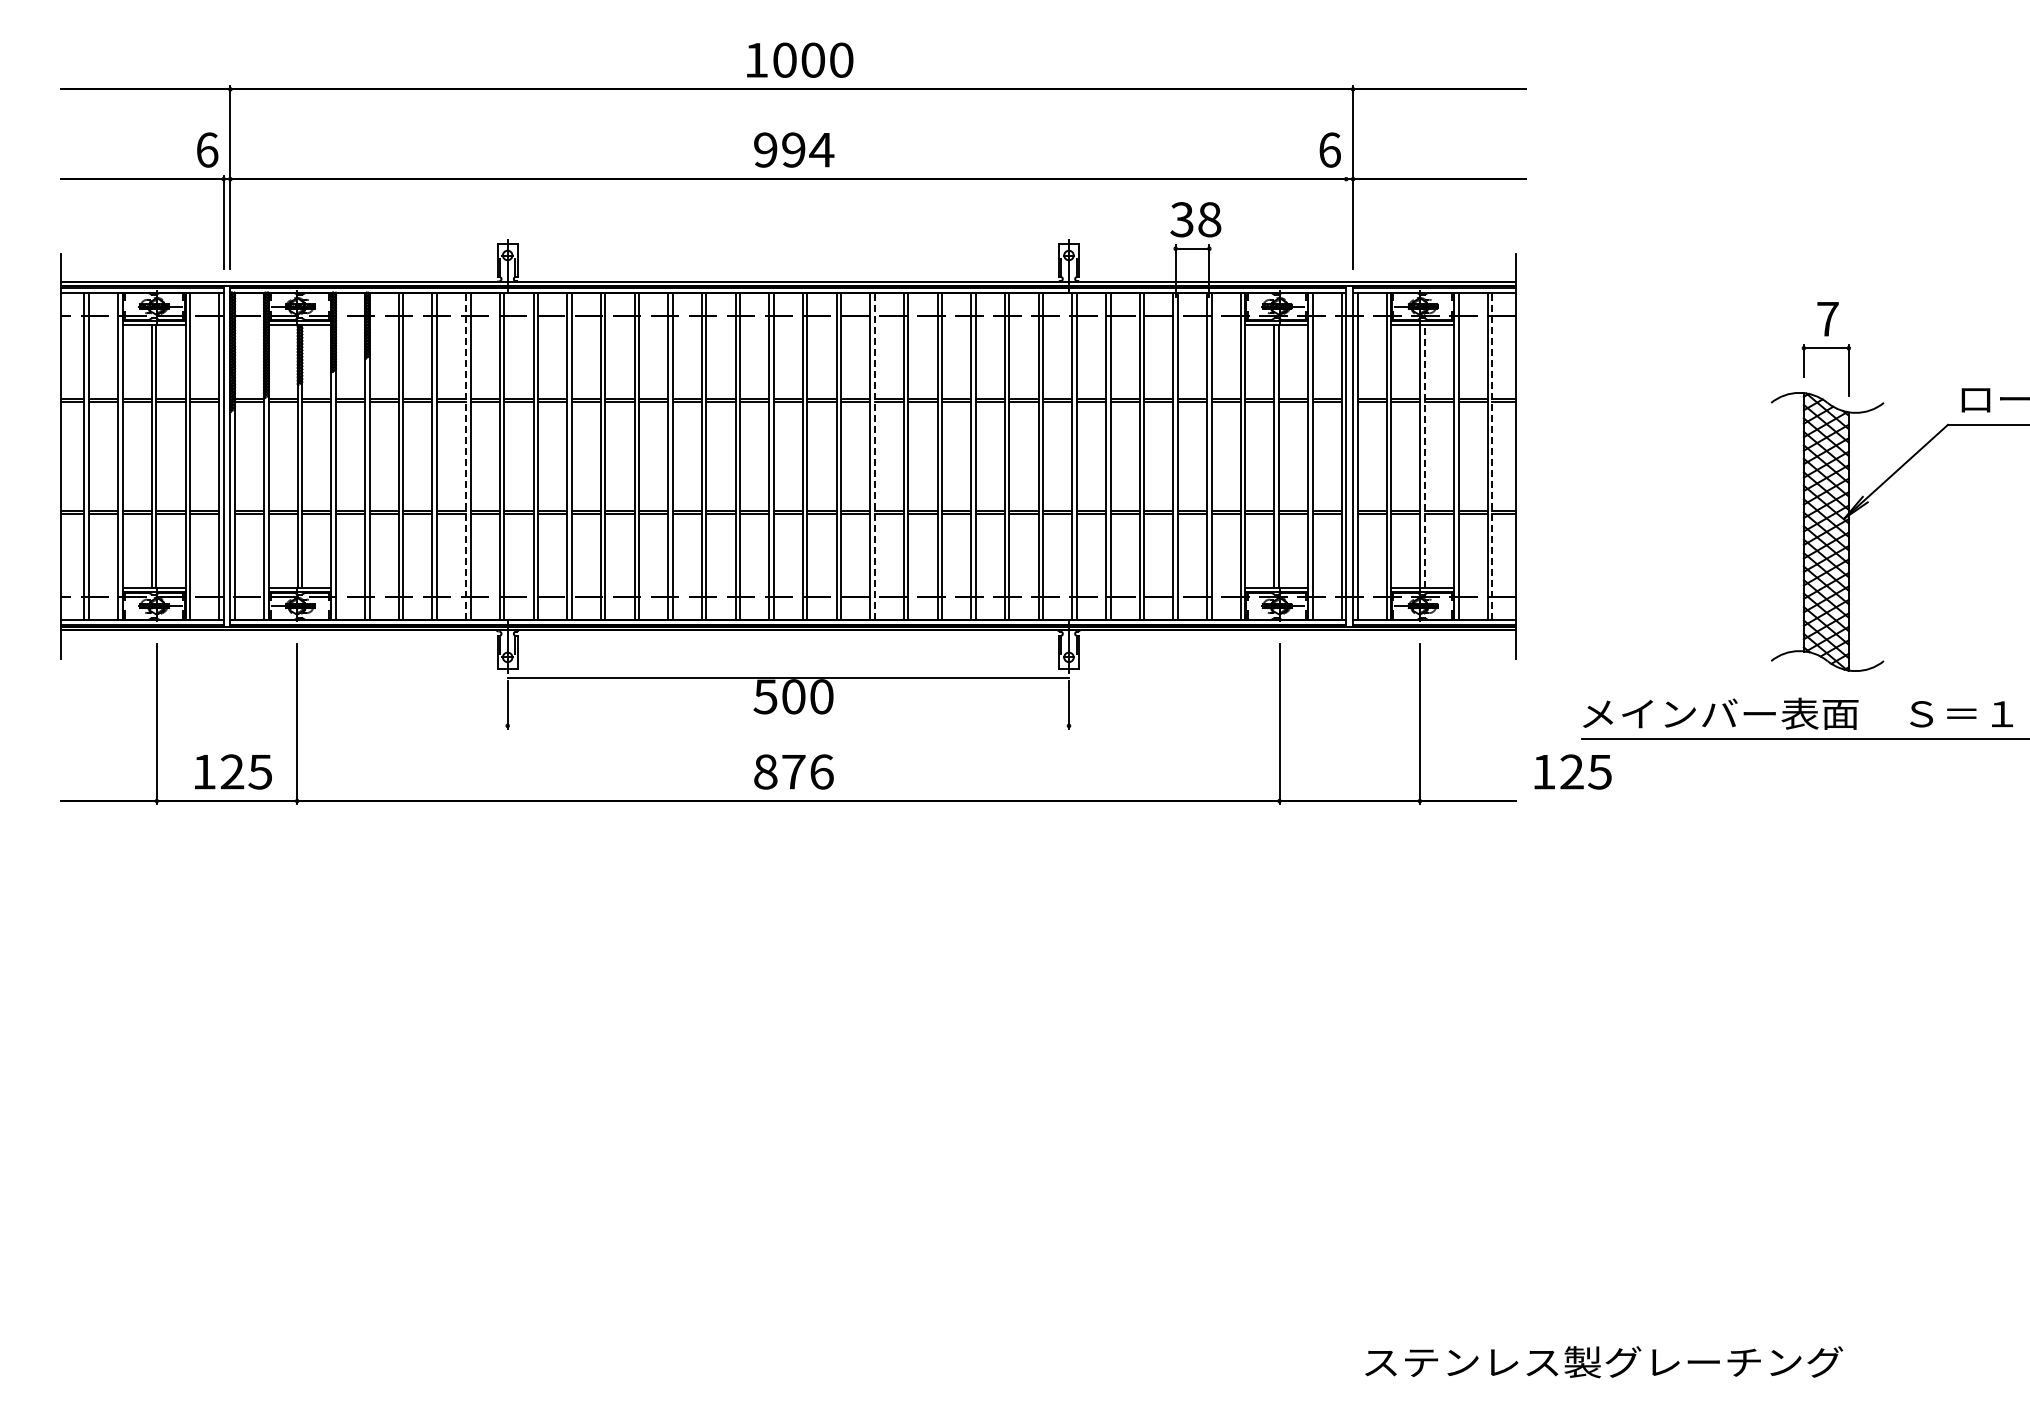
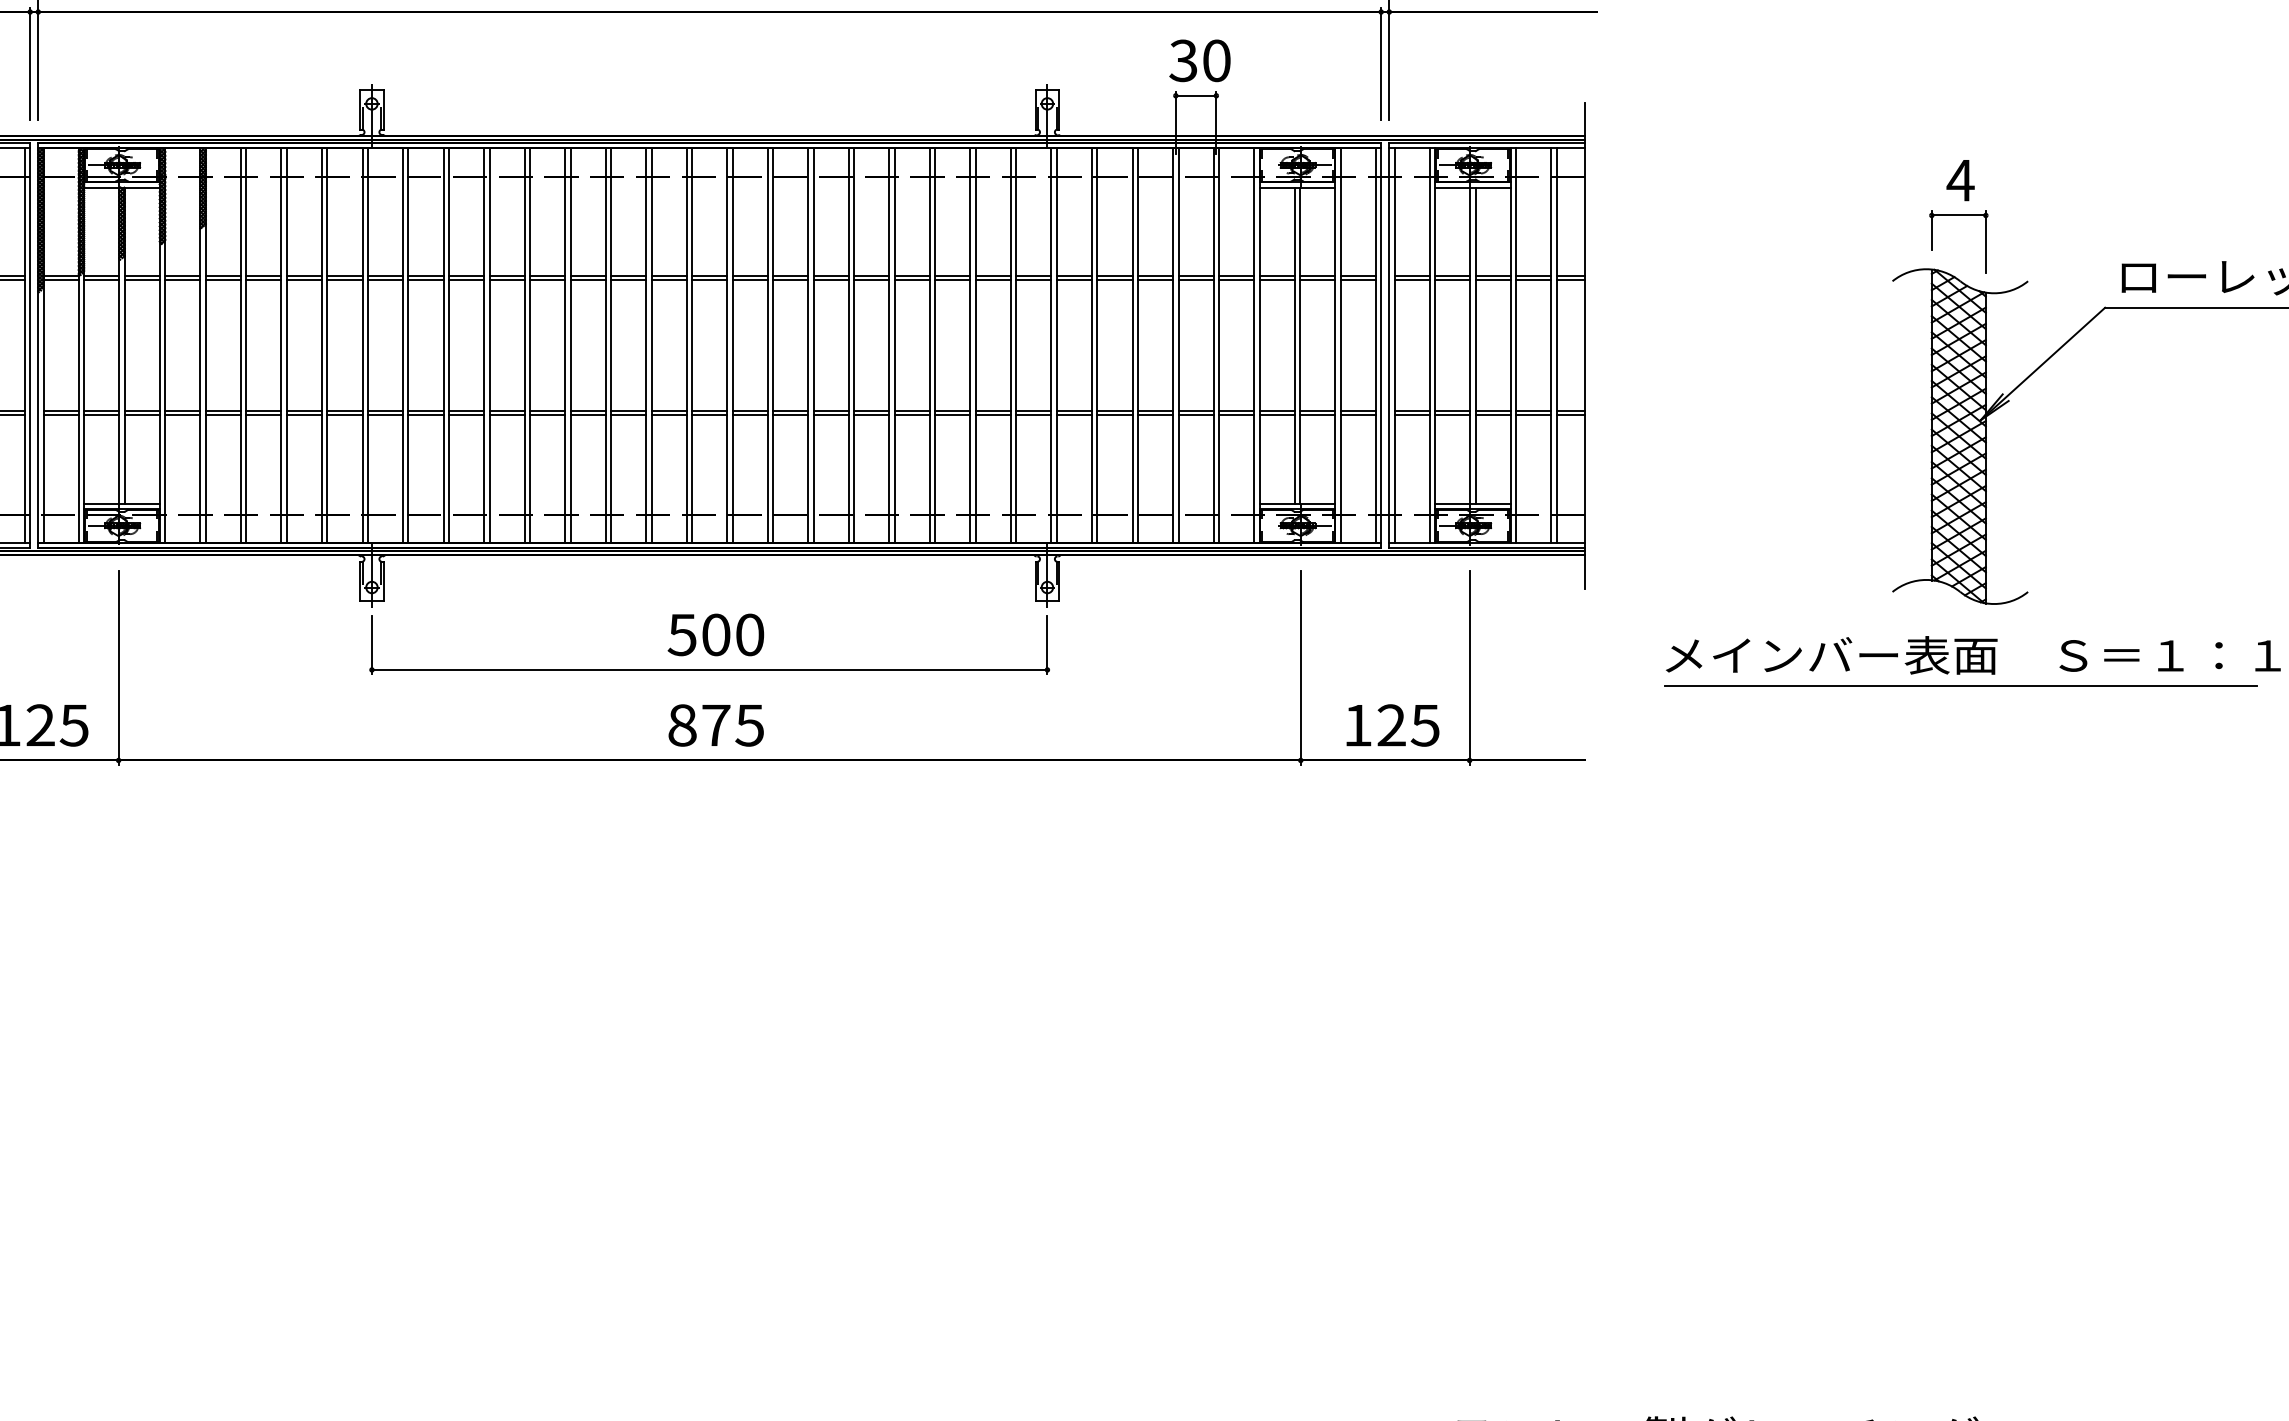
text: (1209, 219) -> (1216, 60), 38 -> 30
line: (1346, 221) -> (1381, 62), added
text: (1827, 319) -> (1960, 180), 7 -> 4
line: (1424, 455) -> (1475, 344), dashed -> solid
line: (466, 456) -> (322, 345), dashed -> solid
line: (874, 456) -> (813, 345), dashed -> solid
line: (1492, 456) -> (1557, 345), dashed -> solid
line: (787, 677) -> (708, 669), moved
text: (821, 771) -> (749, 724), 876 -> 875
text: (1572, 771) -> (1392, 724), moved

